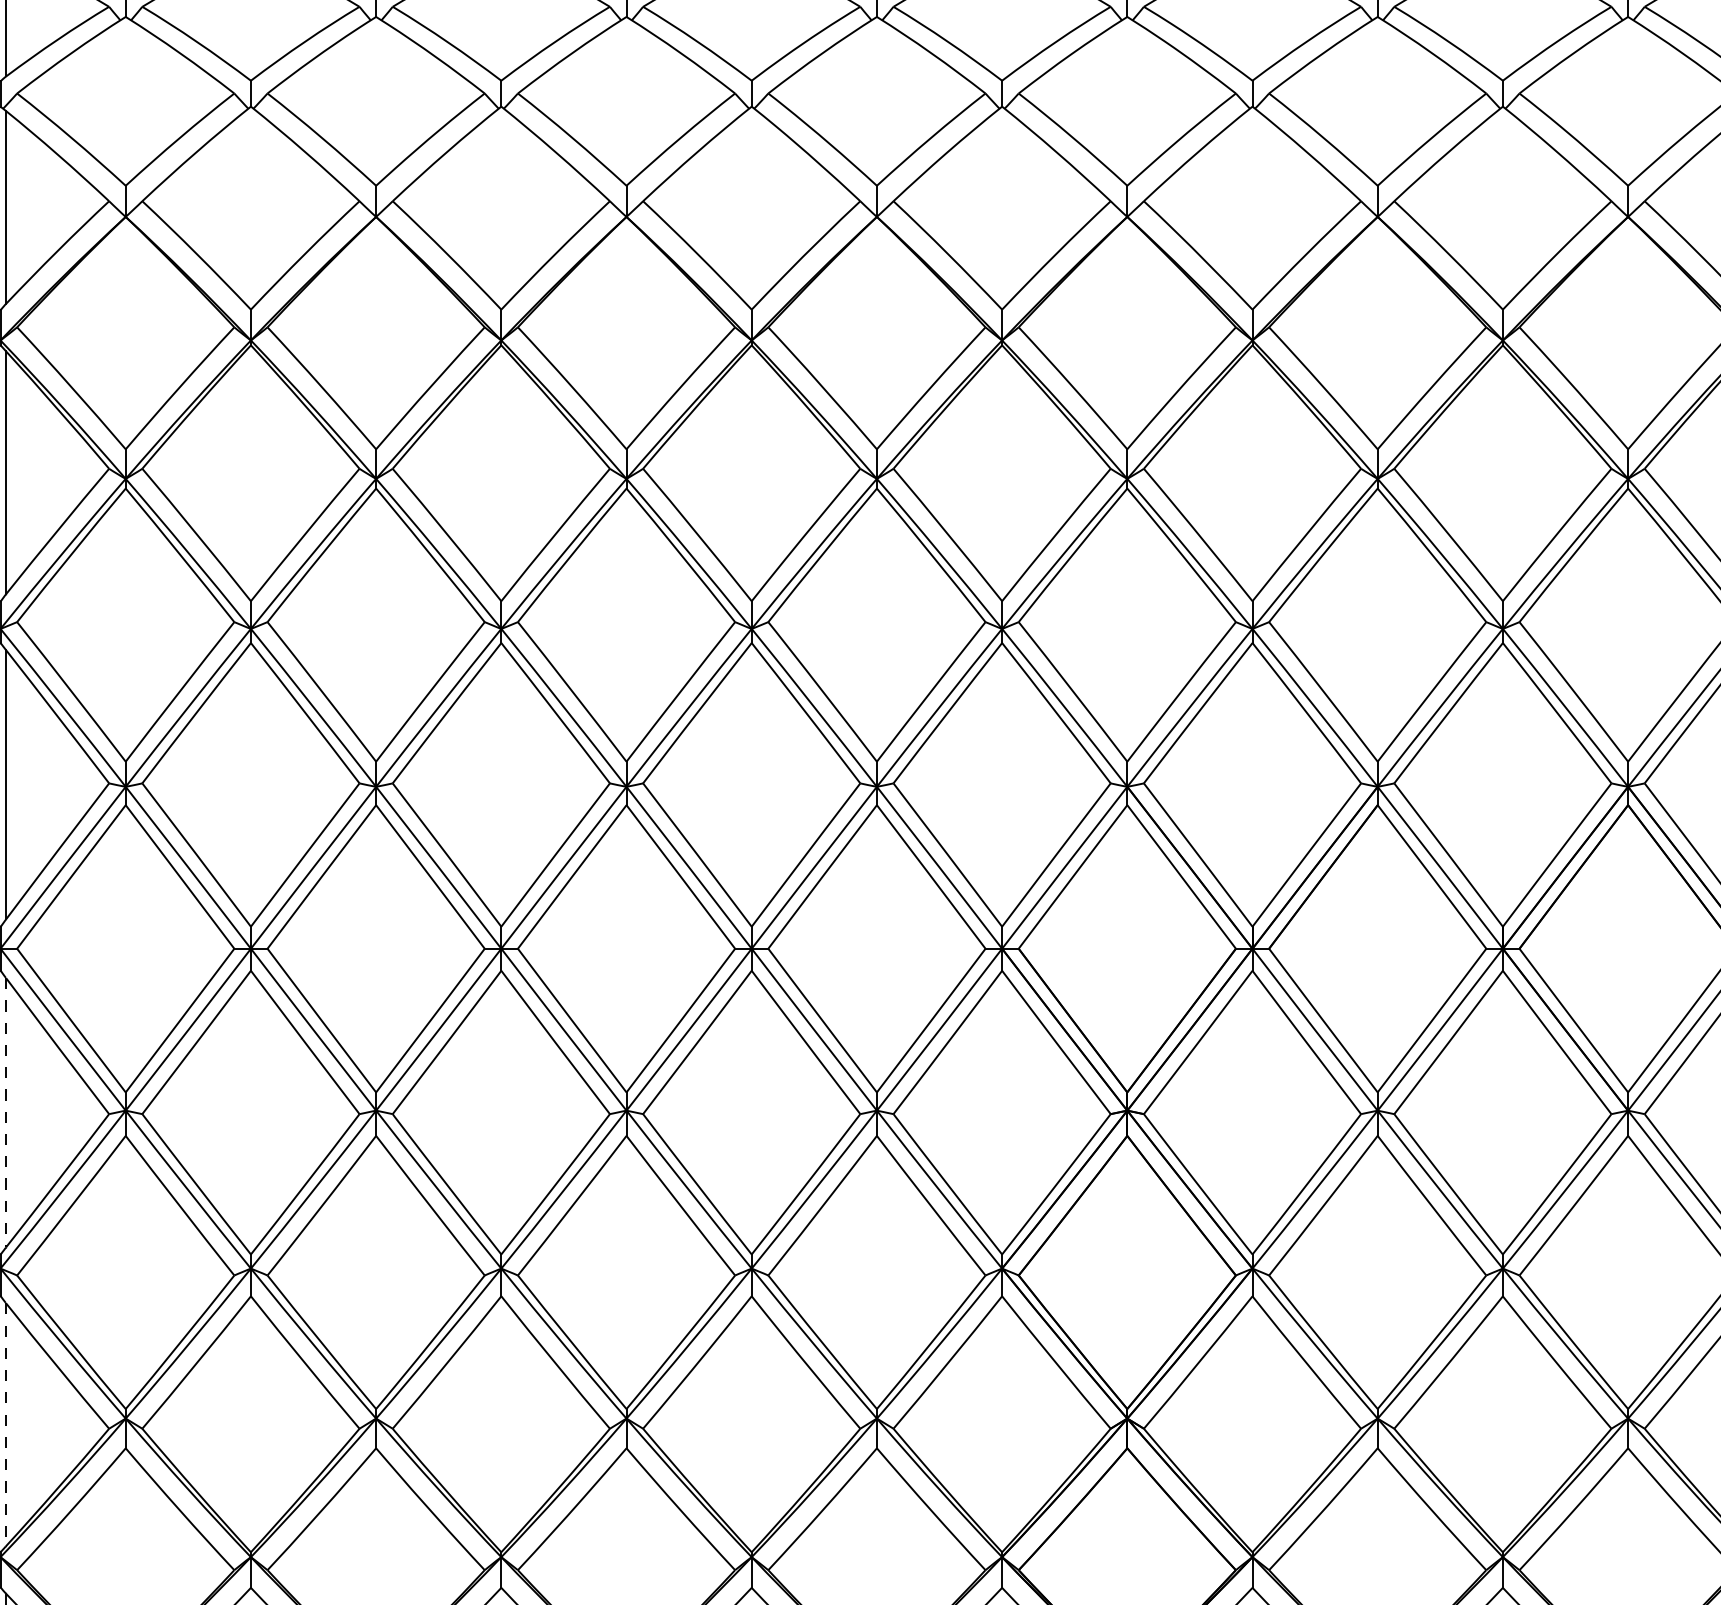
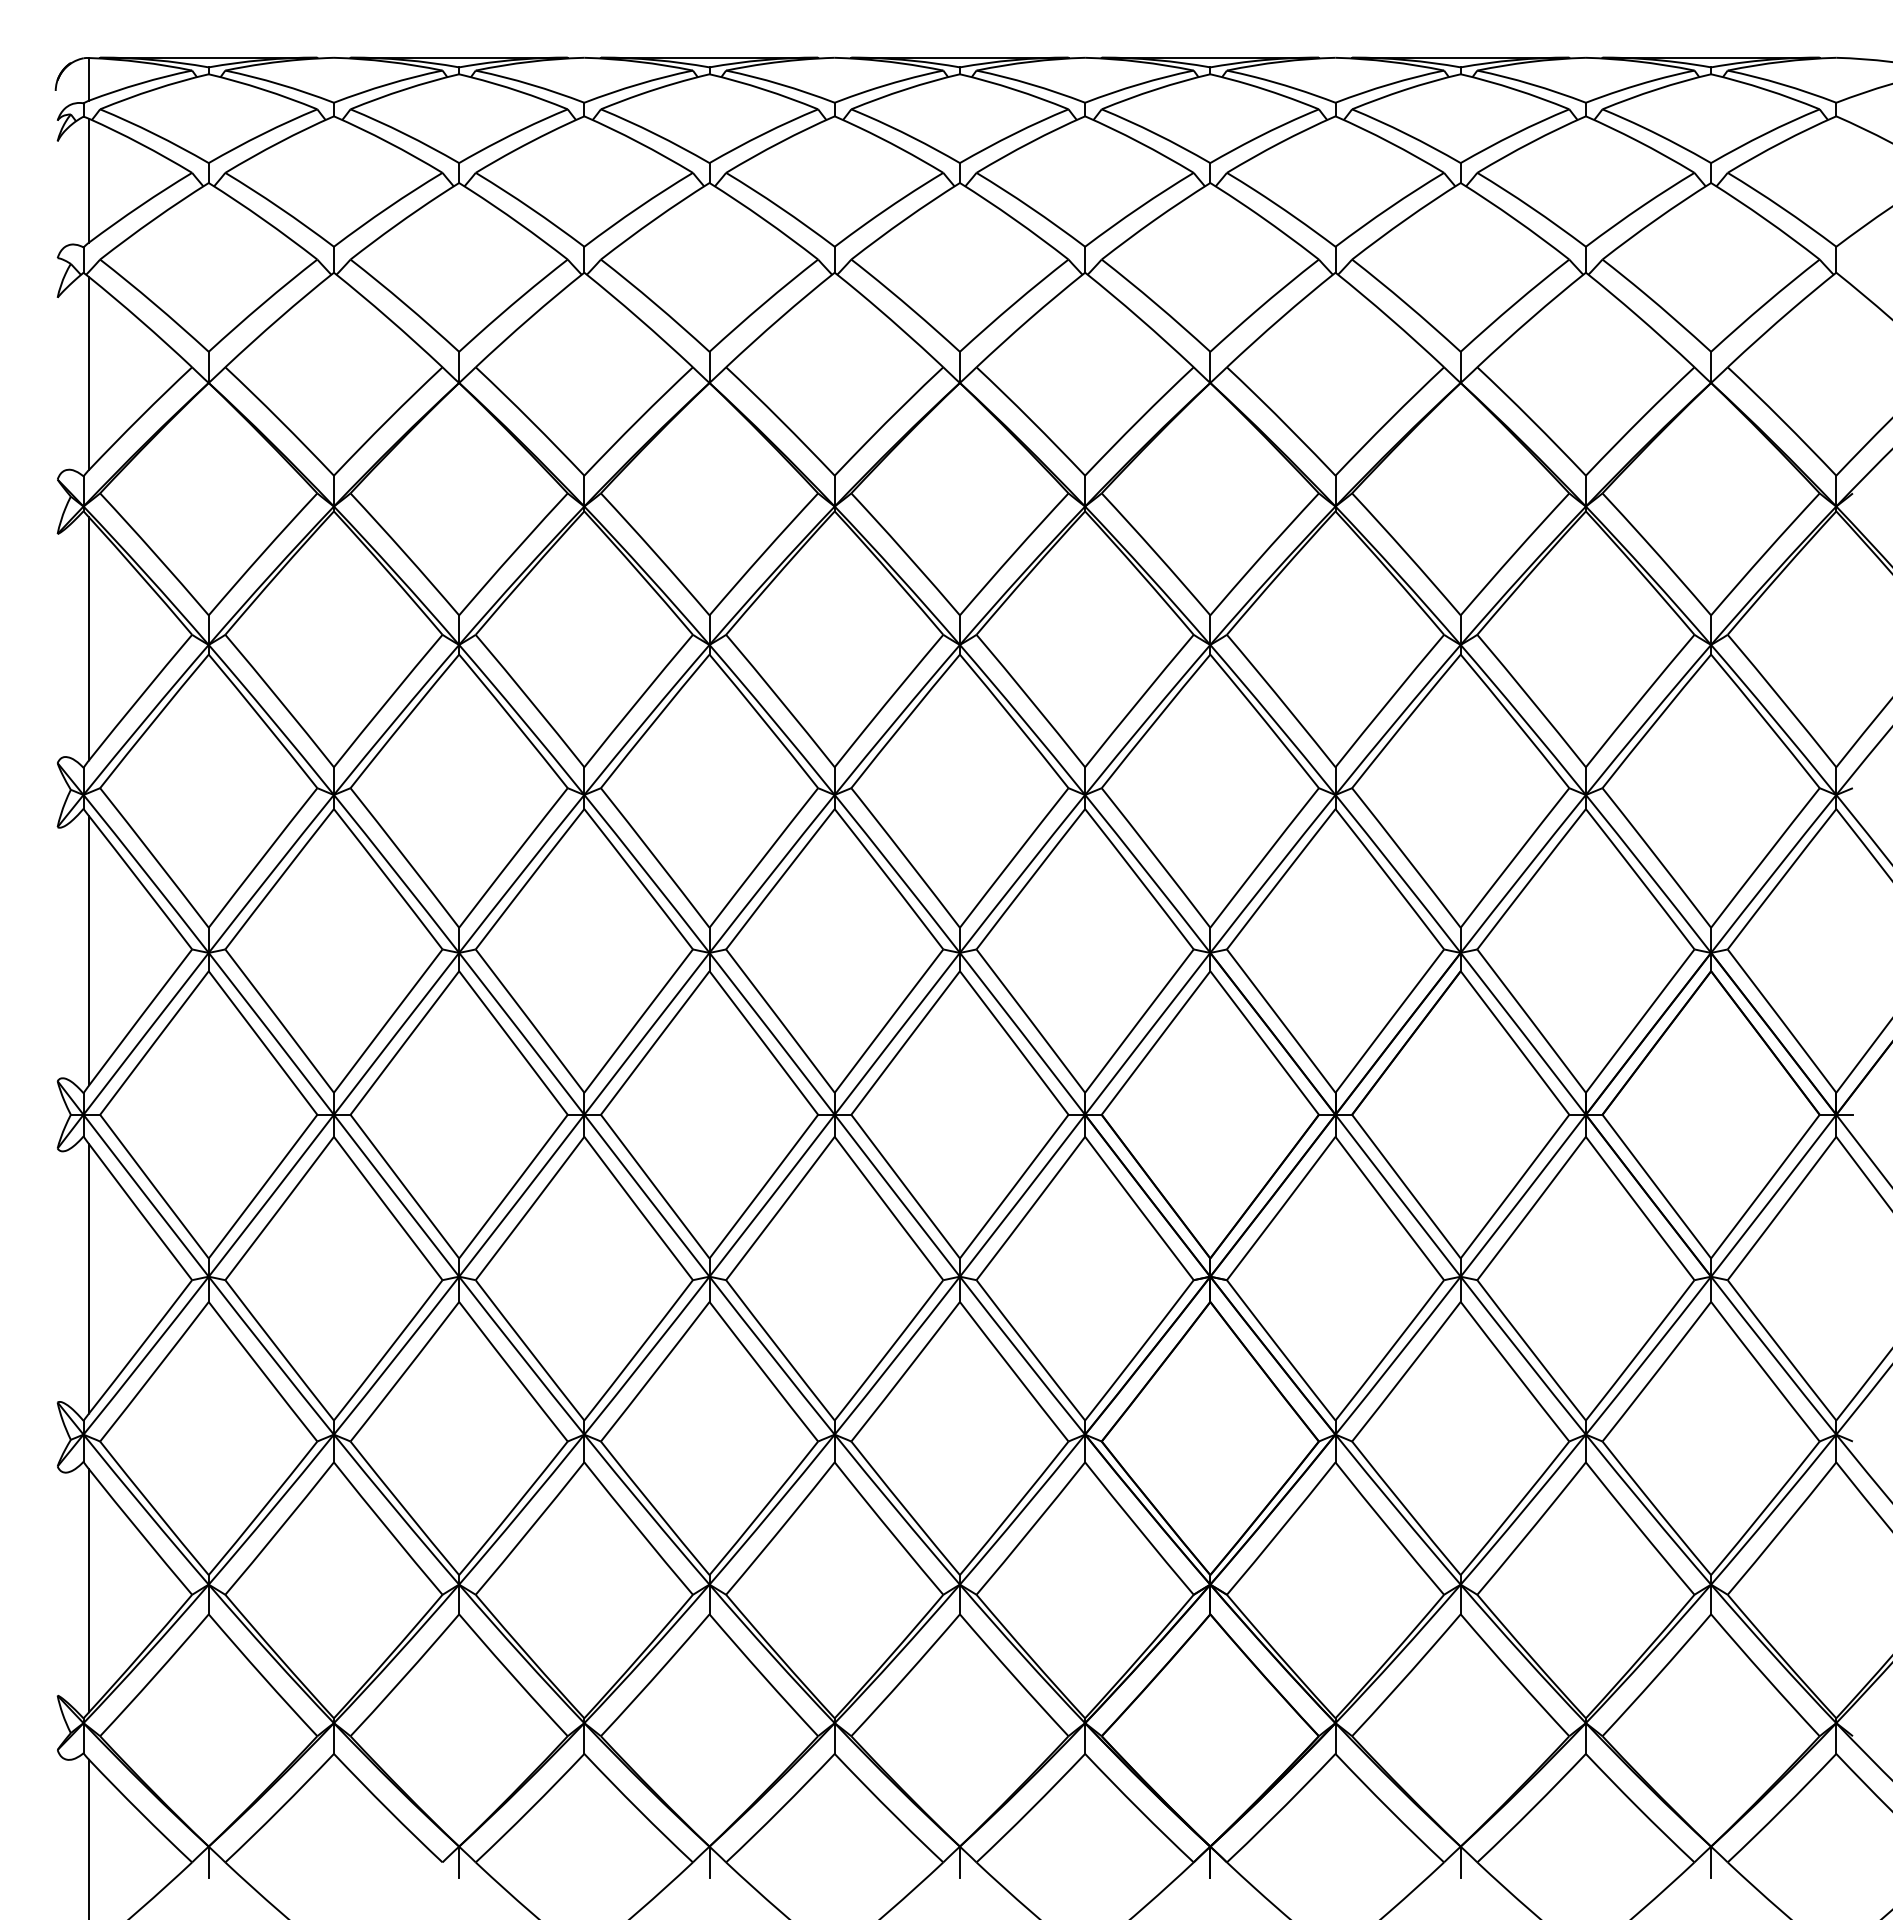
line: (6, 1112) -> (89, 1278), dashed -> solid
line: (6, 1425) -> (89, 1591), dashed -> solid

